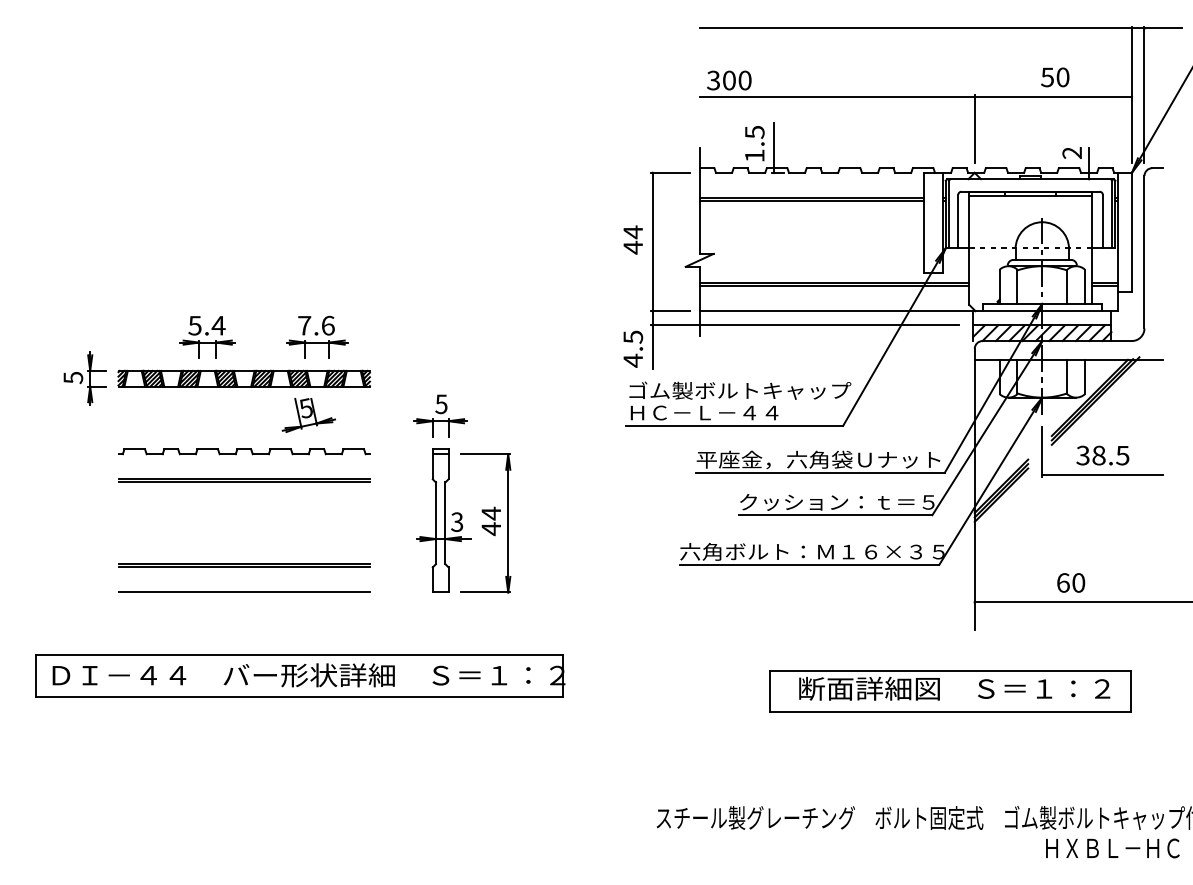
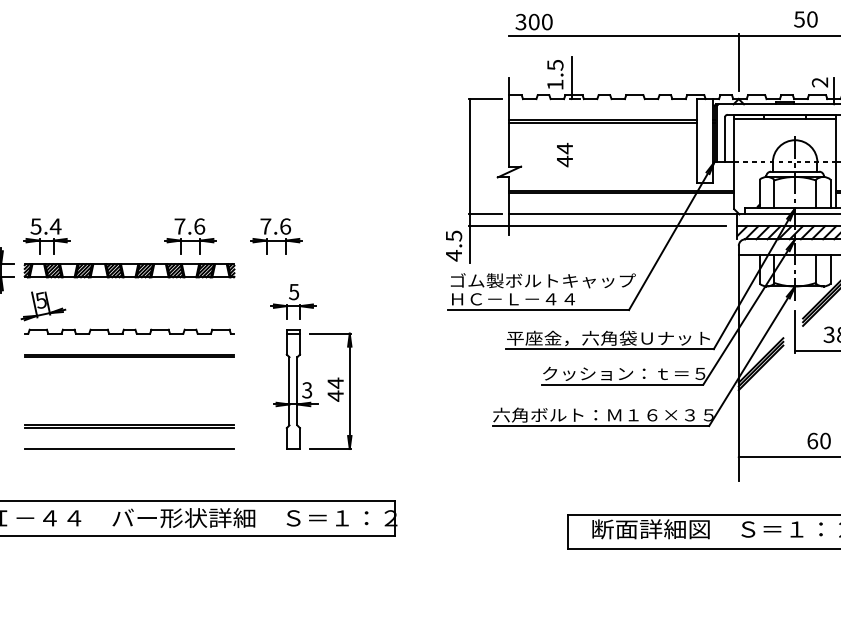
text: (632, 239) -> (564, 154), moved
part: (420, 336) -> (276, 235), added
part: (207, 337) -> (46, 236), moved
part: (308, 415) -> (43, 306), moved

